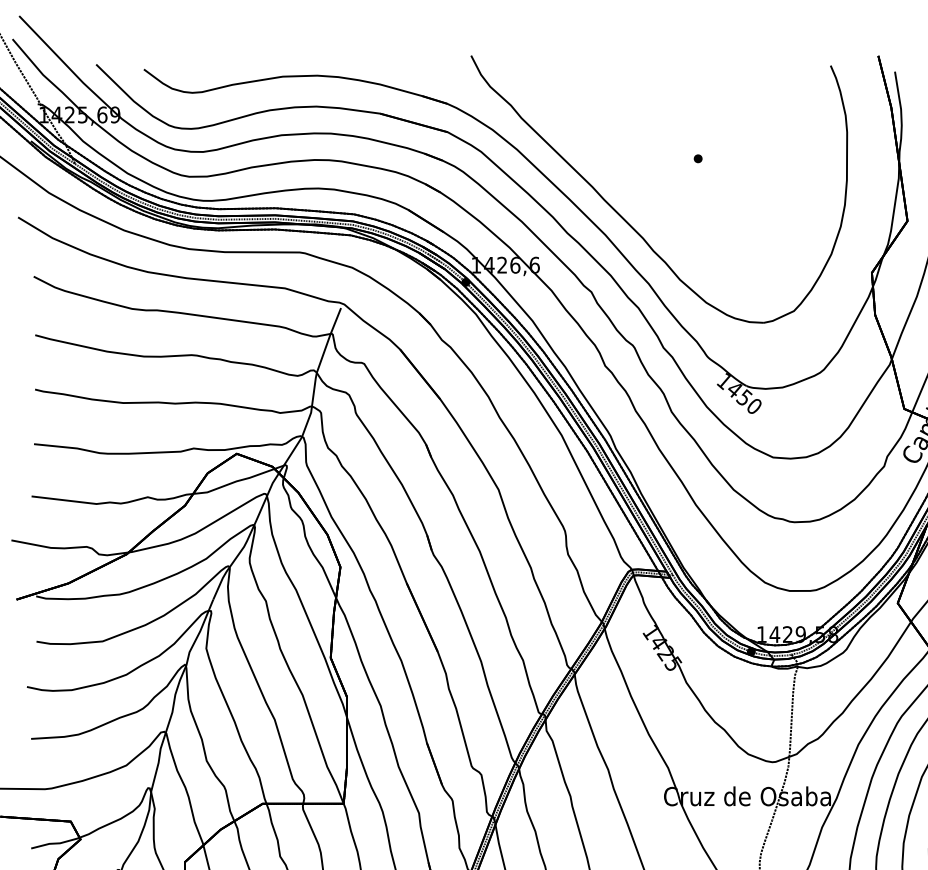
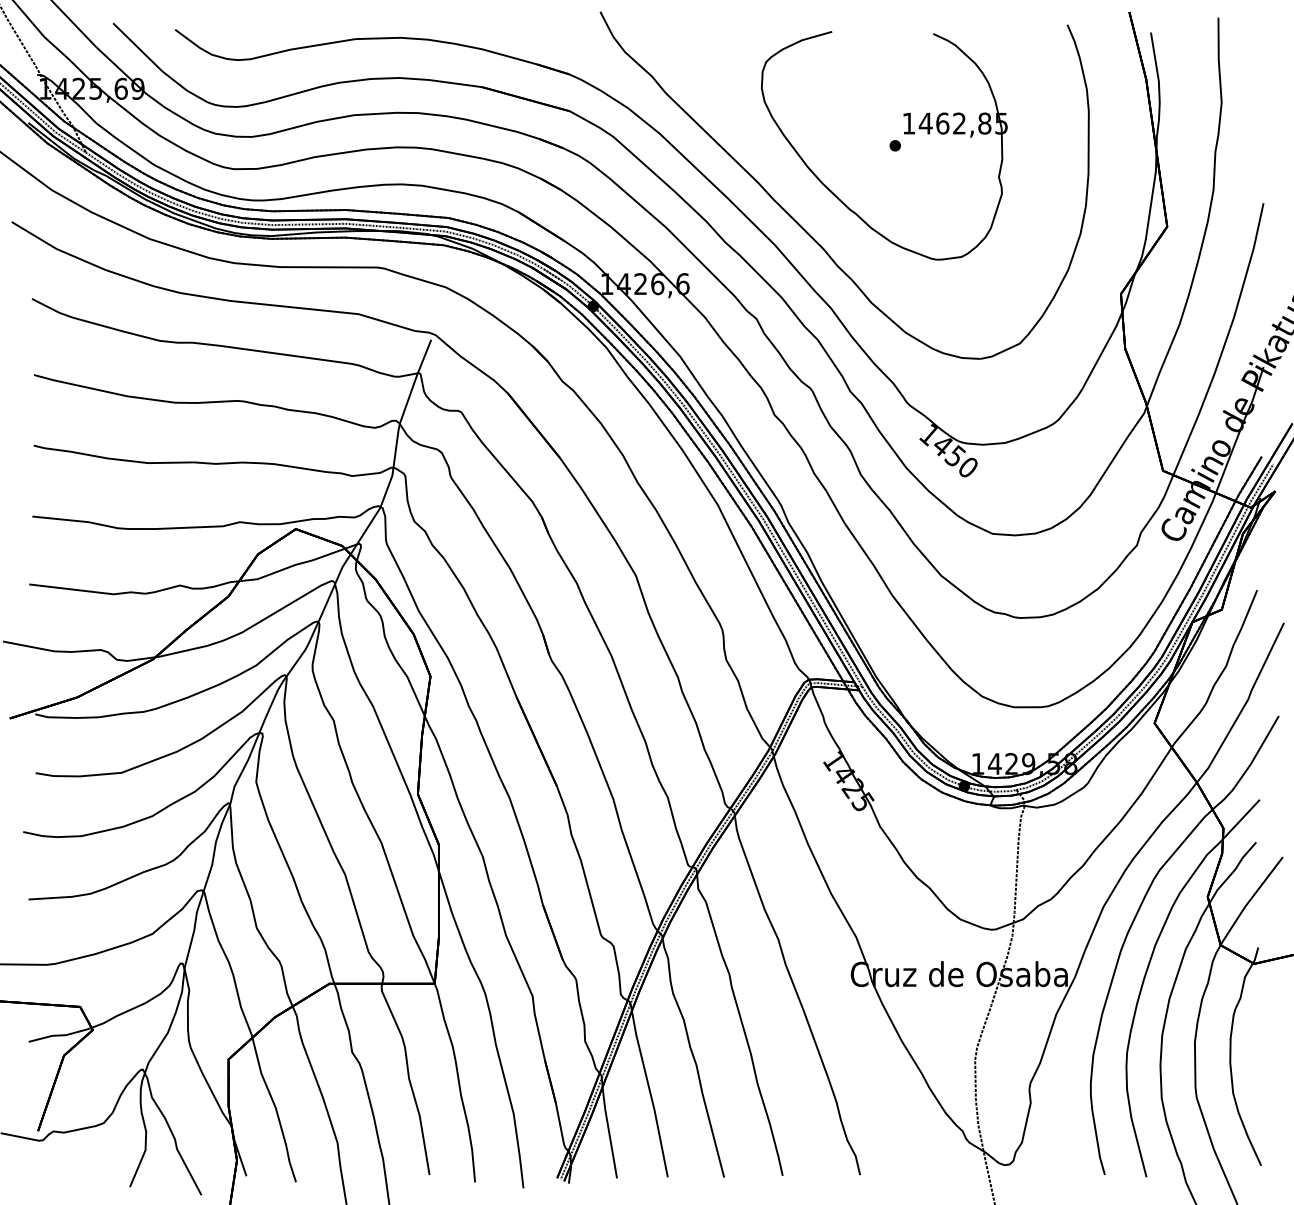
part: (705, 150) -> (904, 134), added

